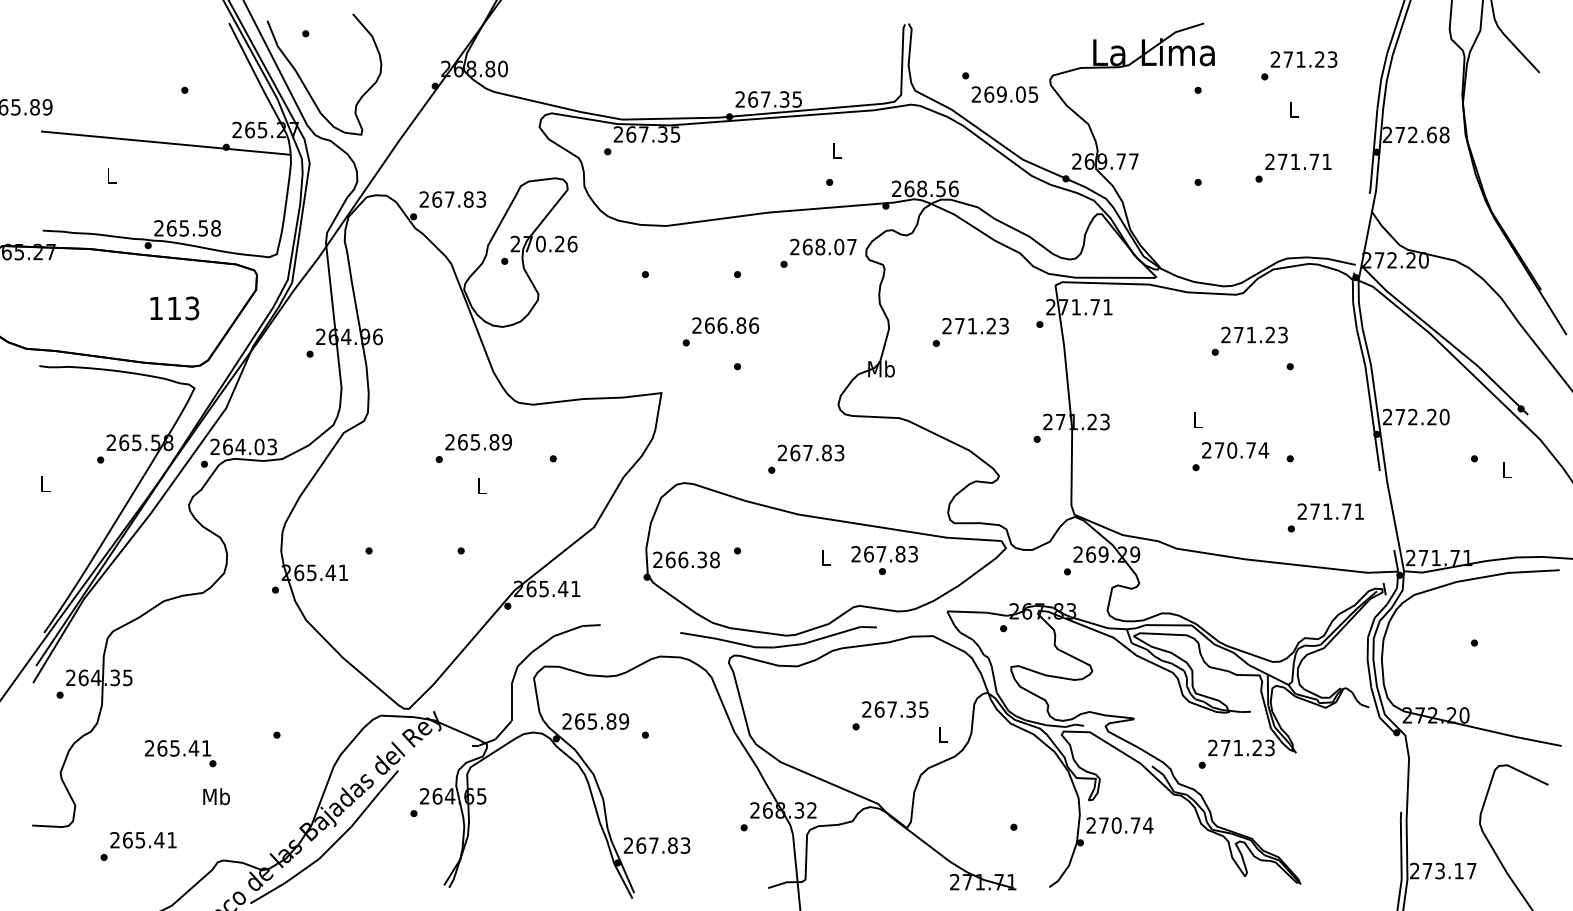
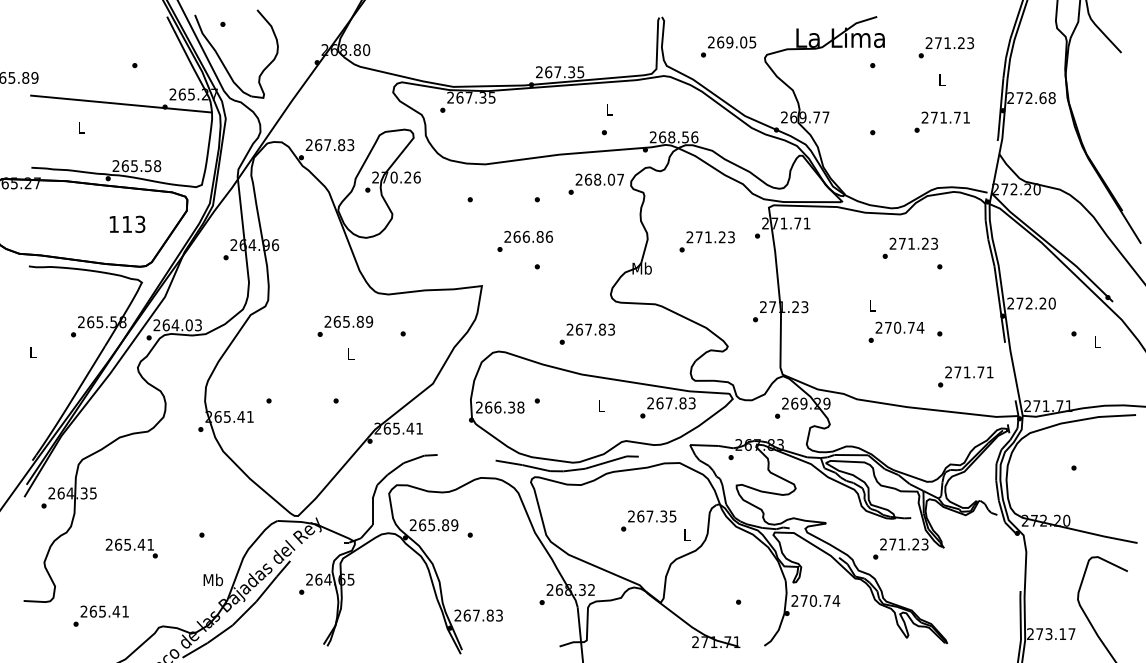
text: (1004, 94) -> (731, 42), moved
text: (884, 554) -> (671, 403), moved
text: (216, 796) -> (213, 579), moved

